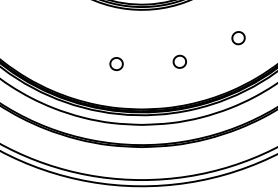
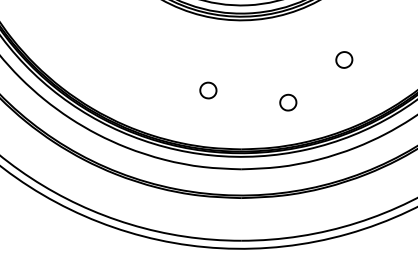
part: (238, 37) -> (344, 59), moved
part: (179, 61) -> (288, 102), moved

